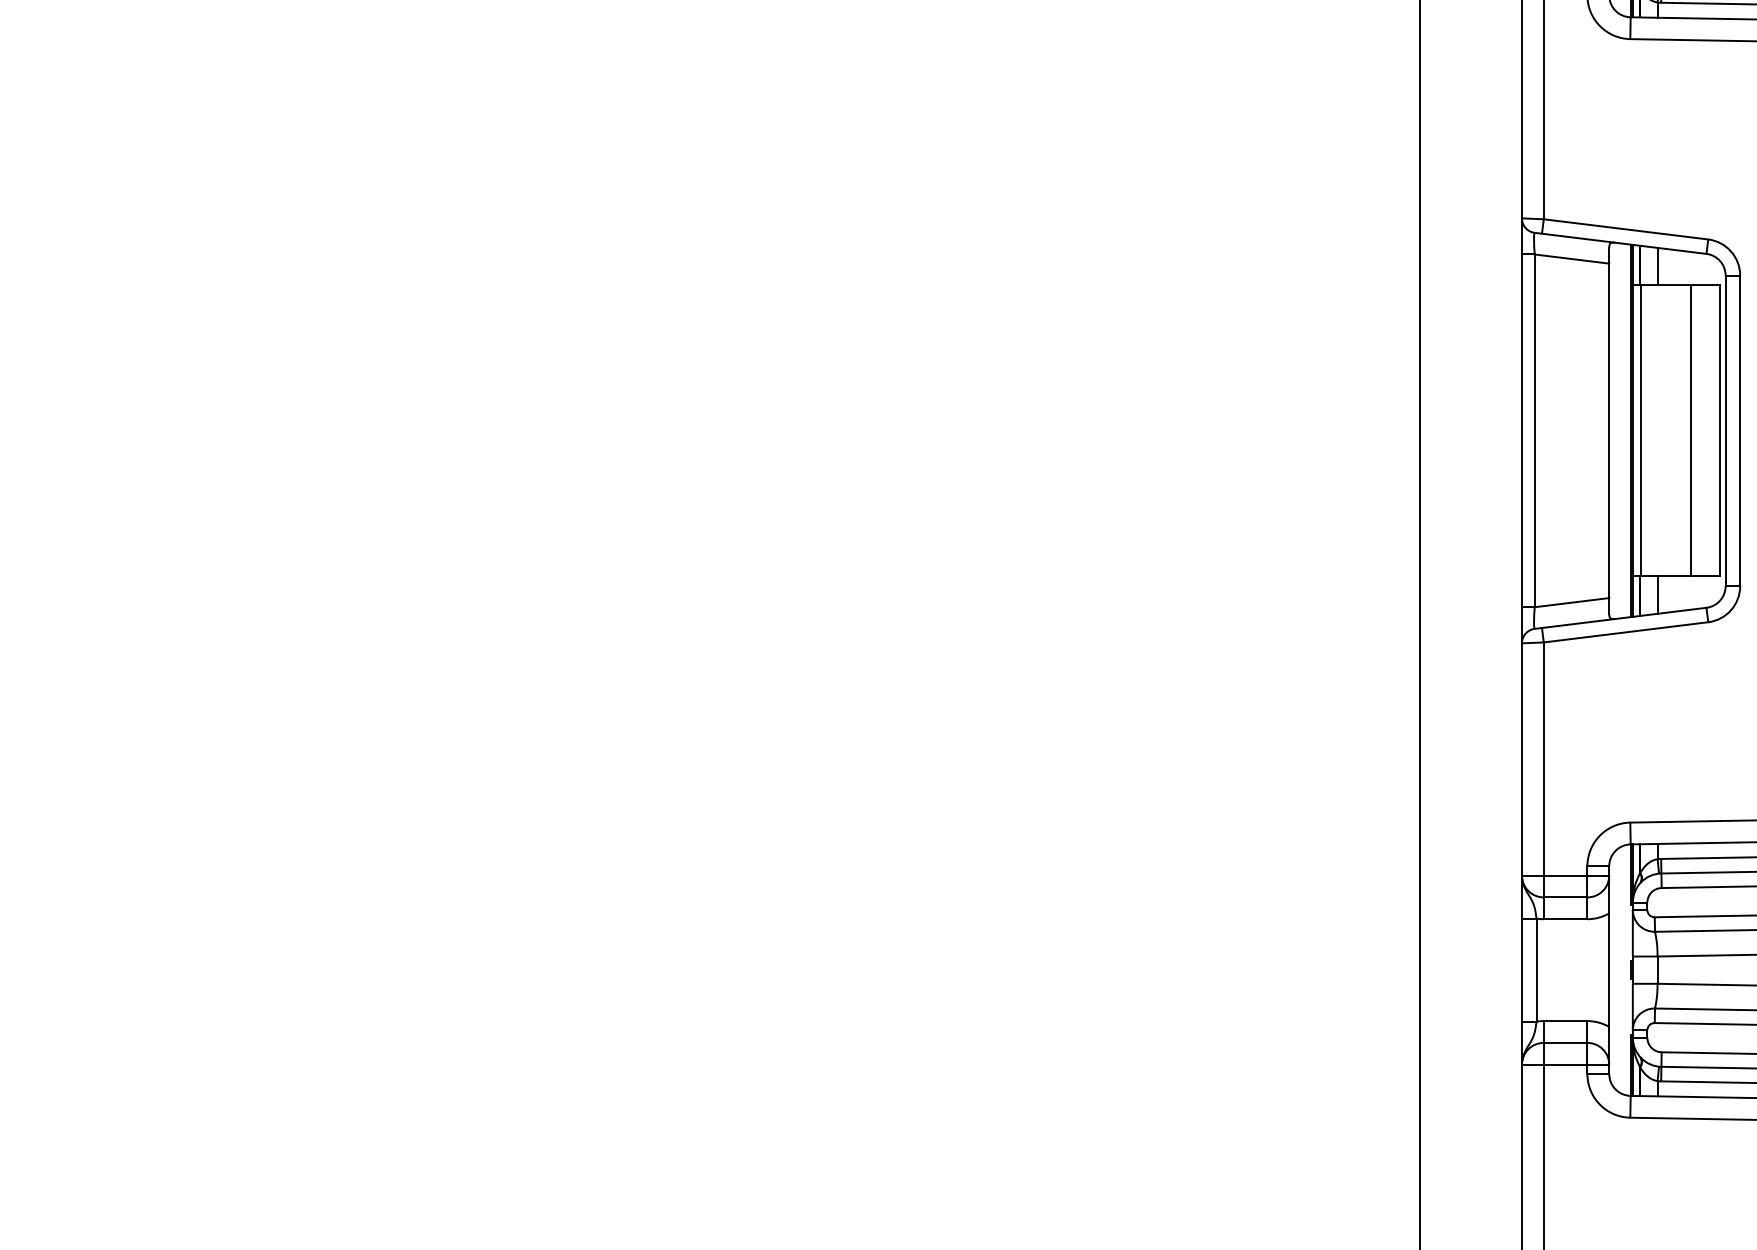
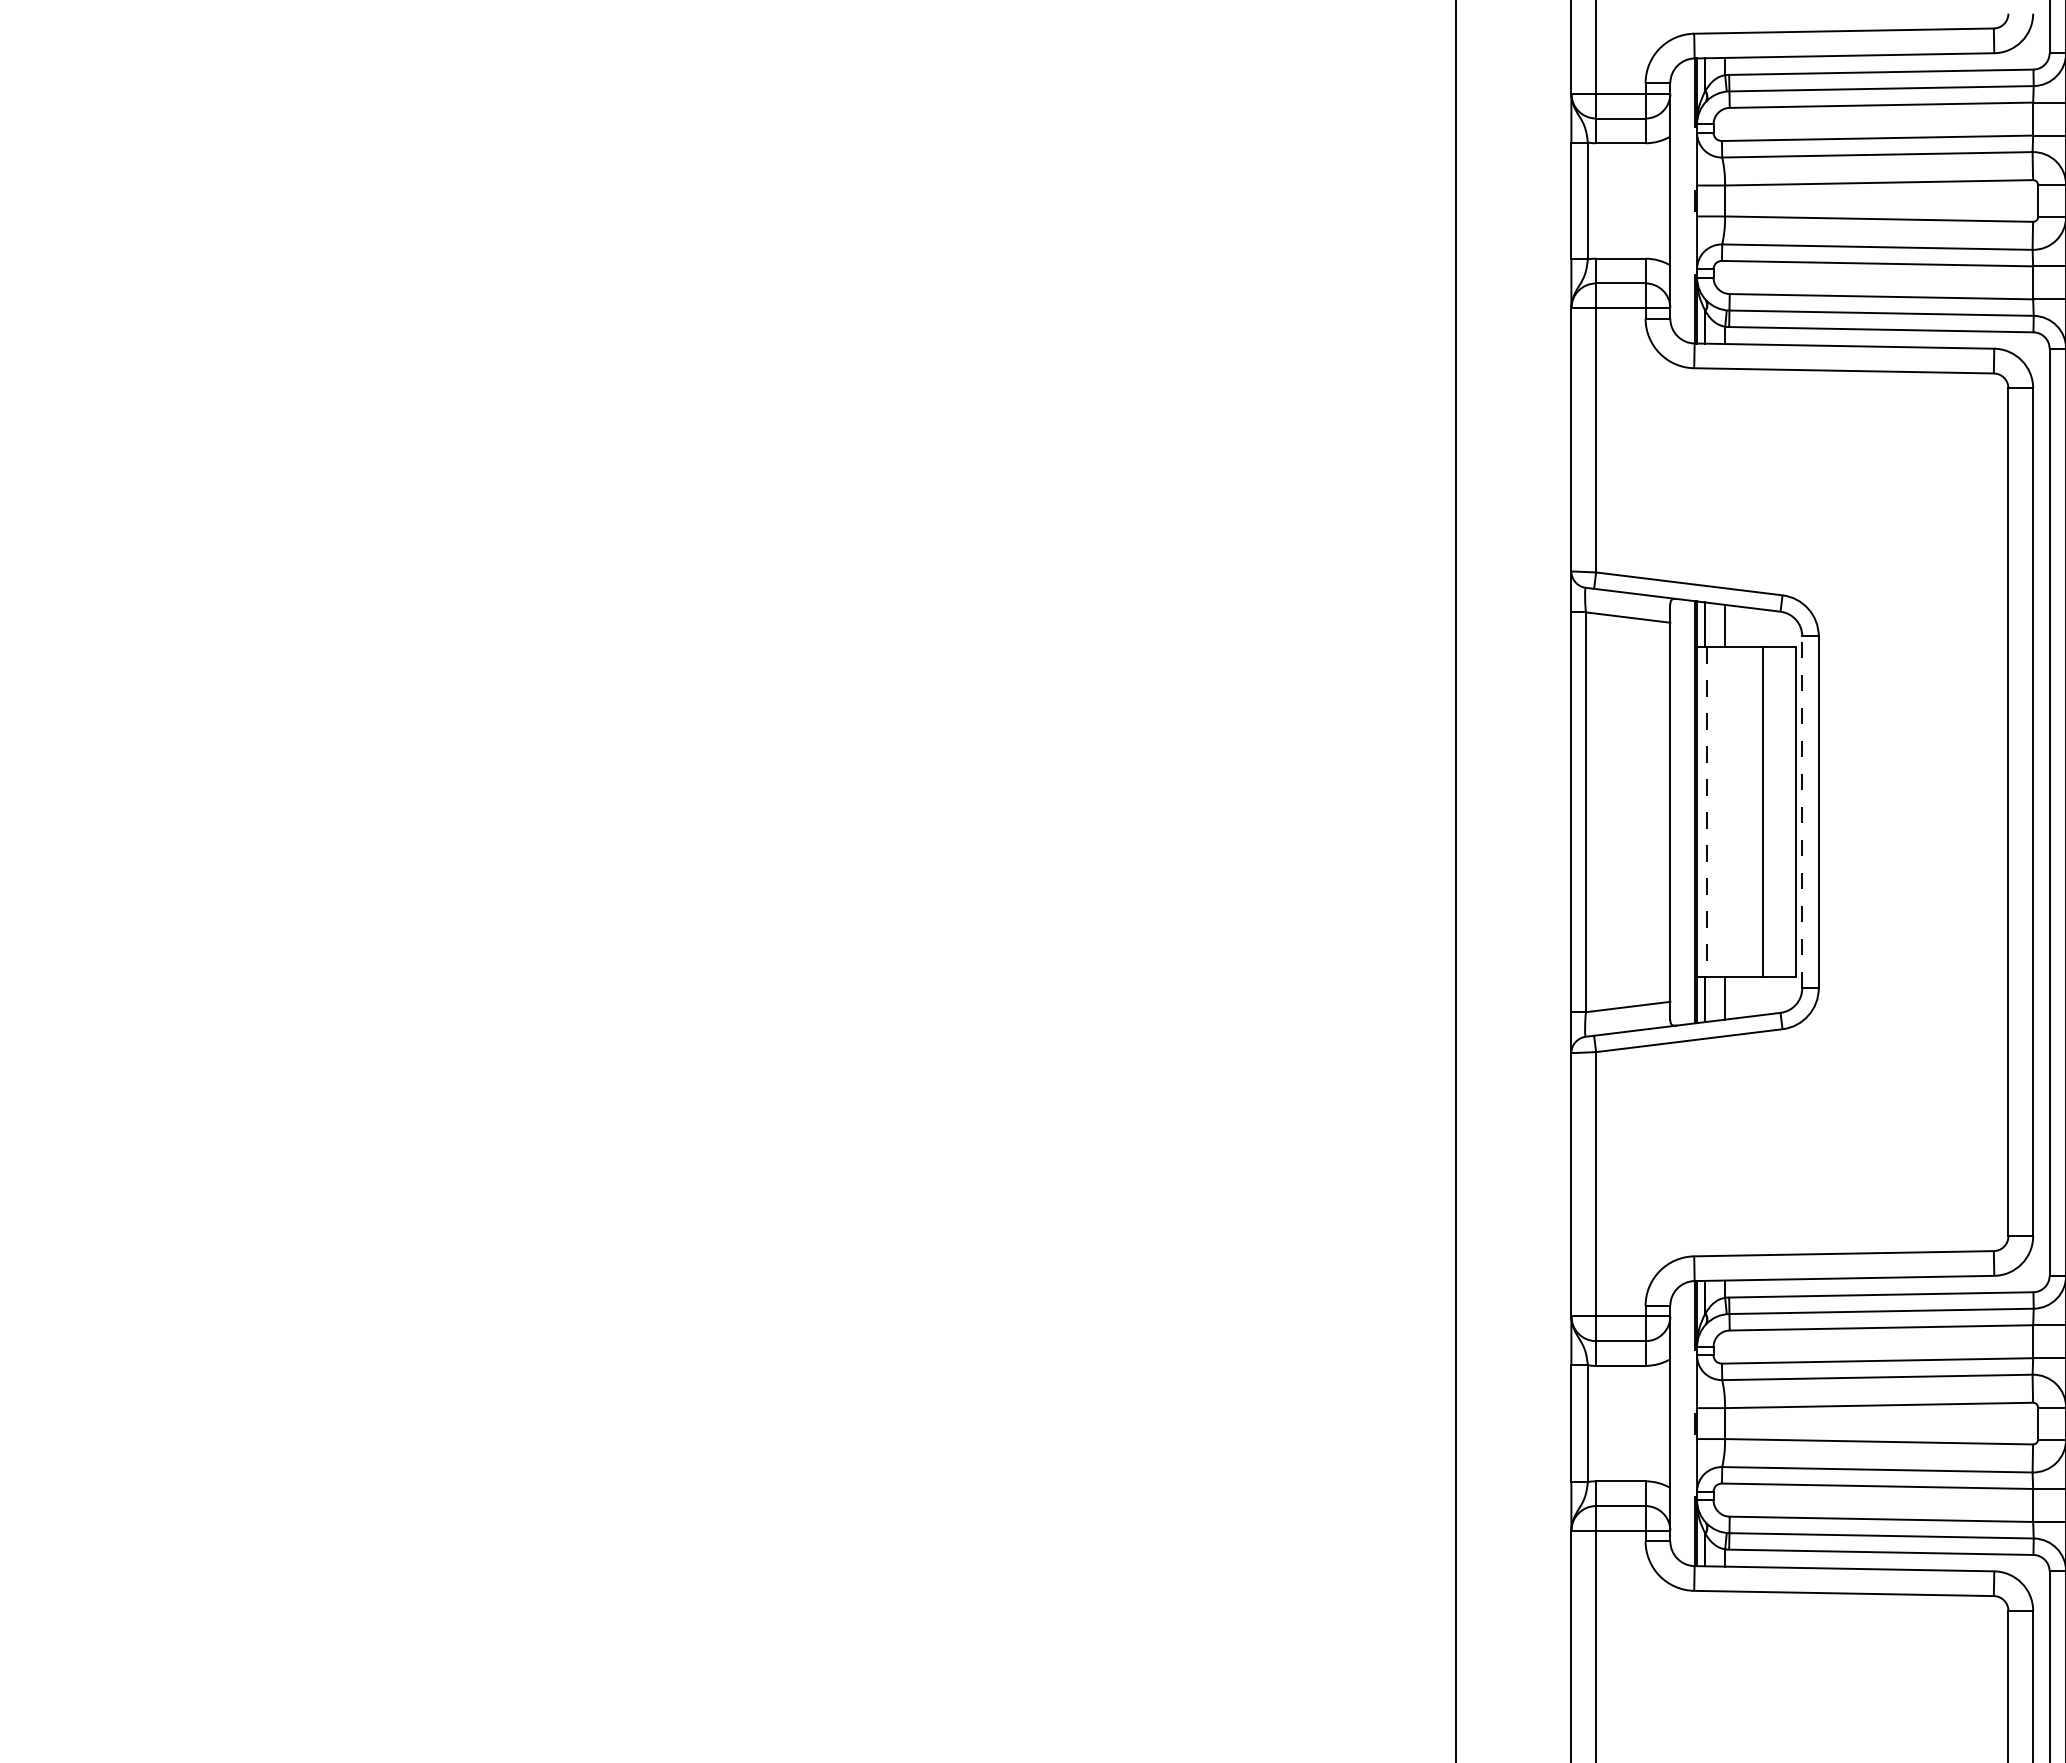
line: (1725, 430) -> (1802, 811), solid -> dashed
line: (1641, 431) -> (1706, 812), solid -> dashed

